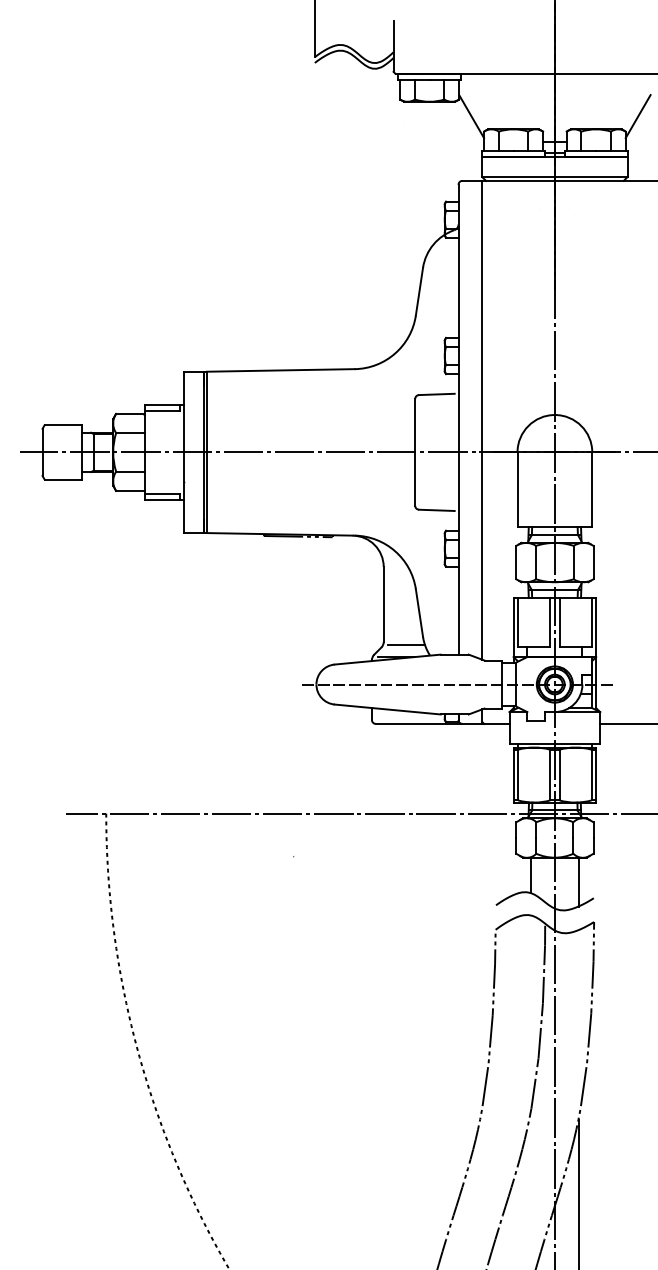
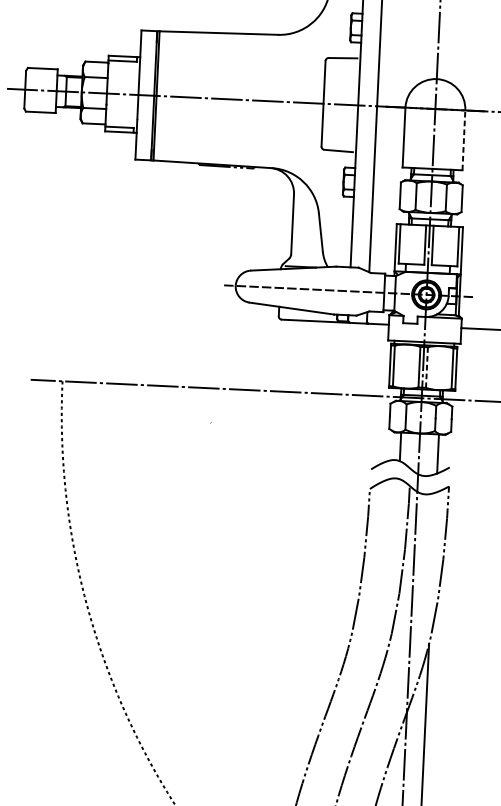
line: (592, 489) -> (464, 140), solid -> dashed
line: (406, 645) -> (309, 258), removed
line: (559, 775) -> (426, 367), solid -> dashed

